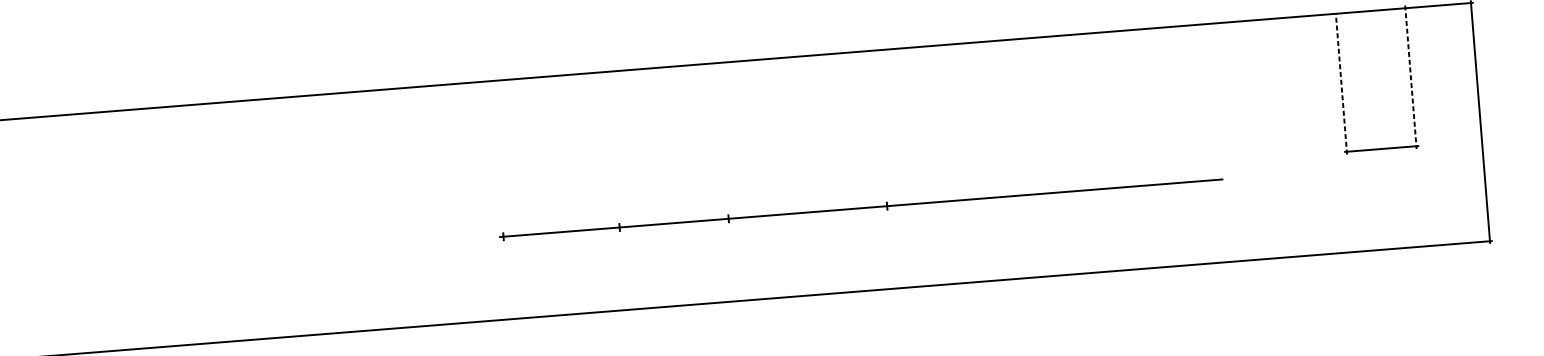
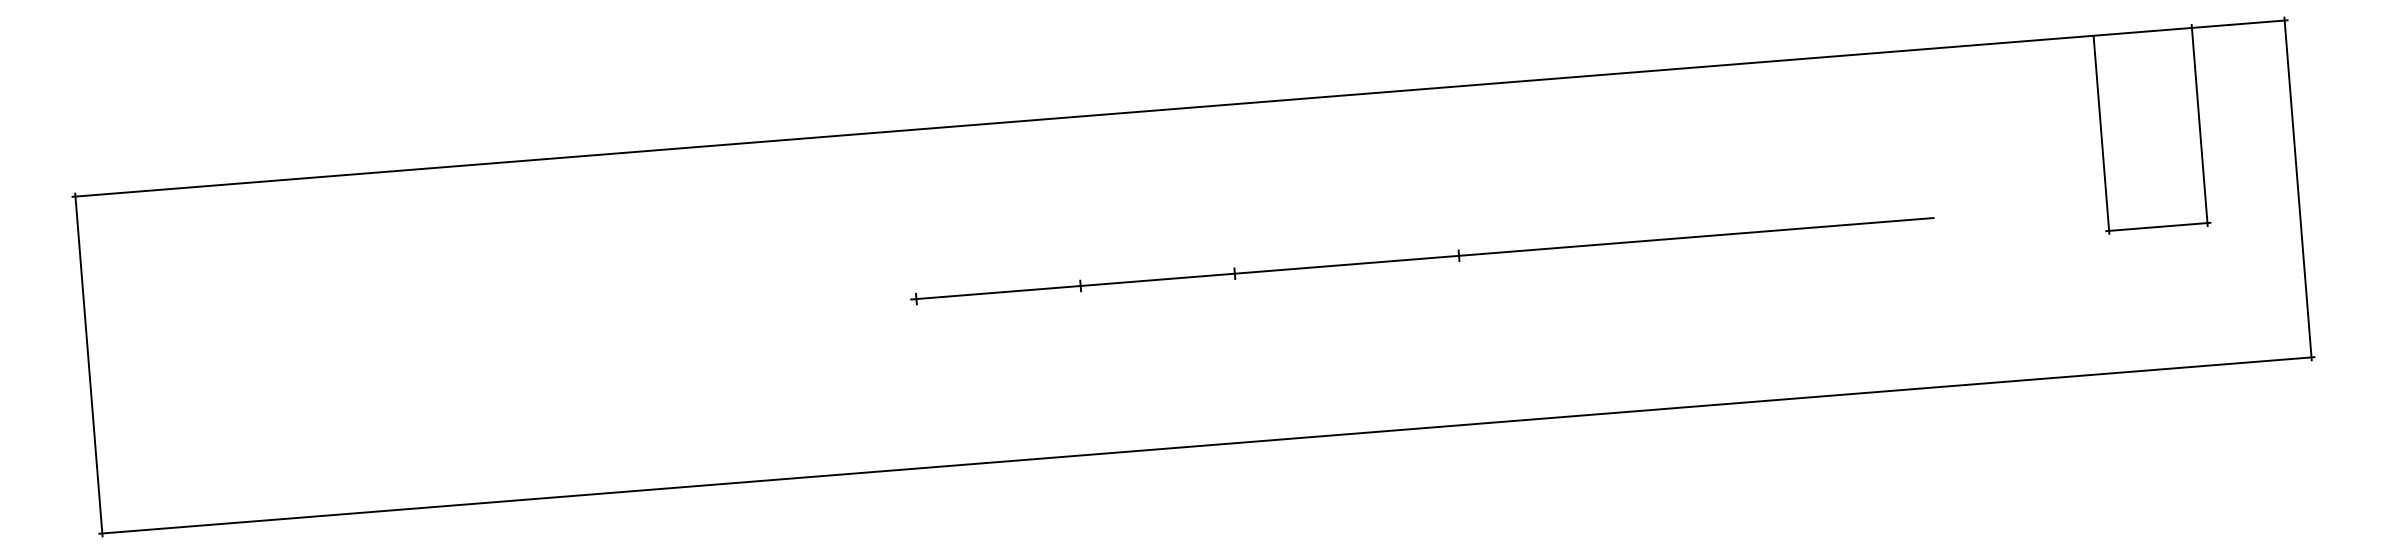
line: (1410, 77) -> (2199, 125), dashed -> solid
line: (1341, 84) -> (2101, 135), dashed -> solid
part: (861, 210) -> (1422, 261), moved

